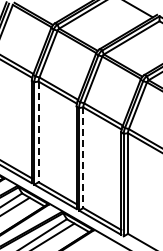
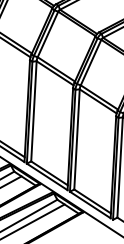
line: (38, 132) -> (33, 111), dashed -> solid
line: (83, 158) -> (77, 140), dashed -> solid

